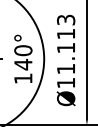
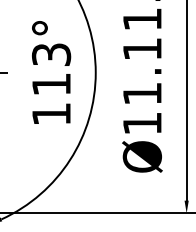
text: (23, 57) -> (51, 69), 140° -> 113°

